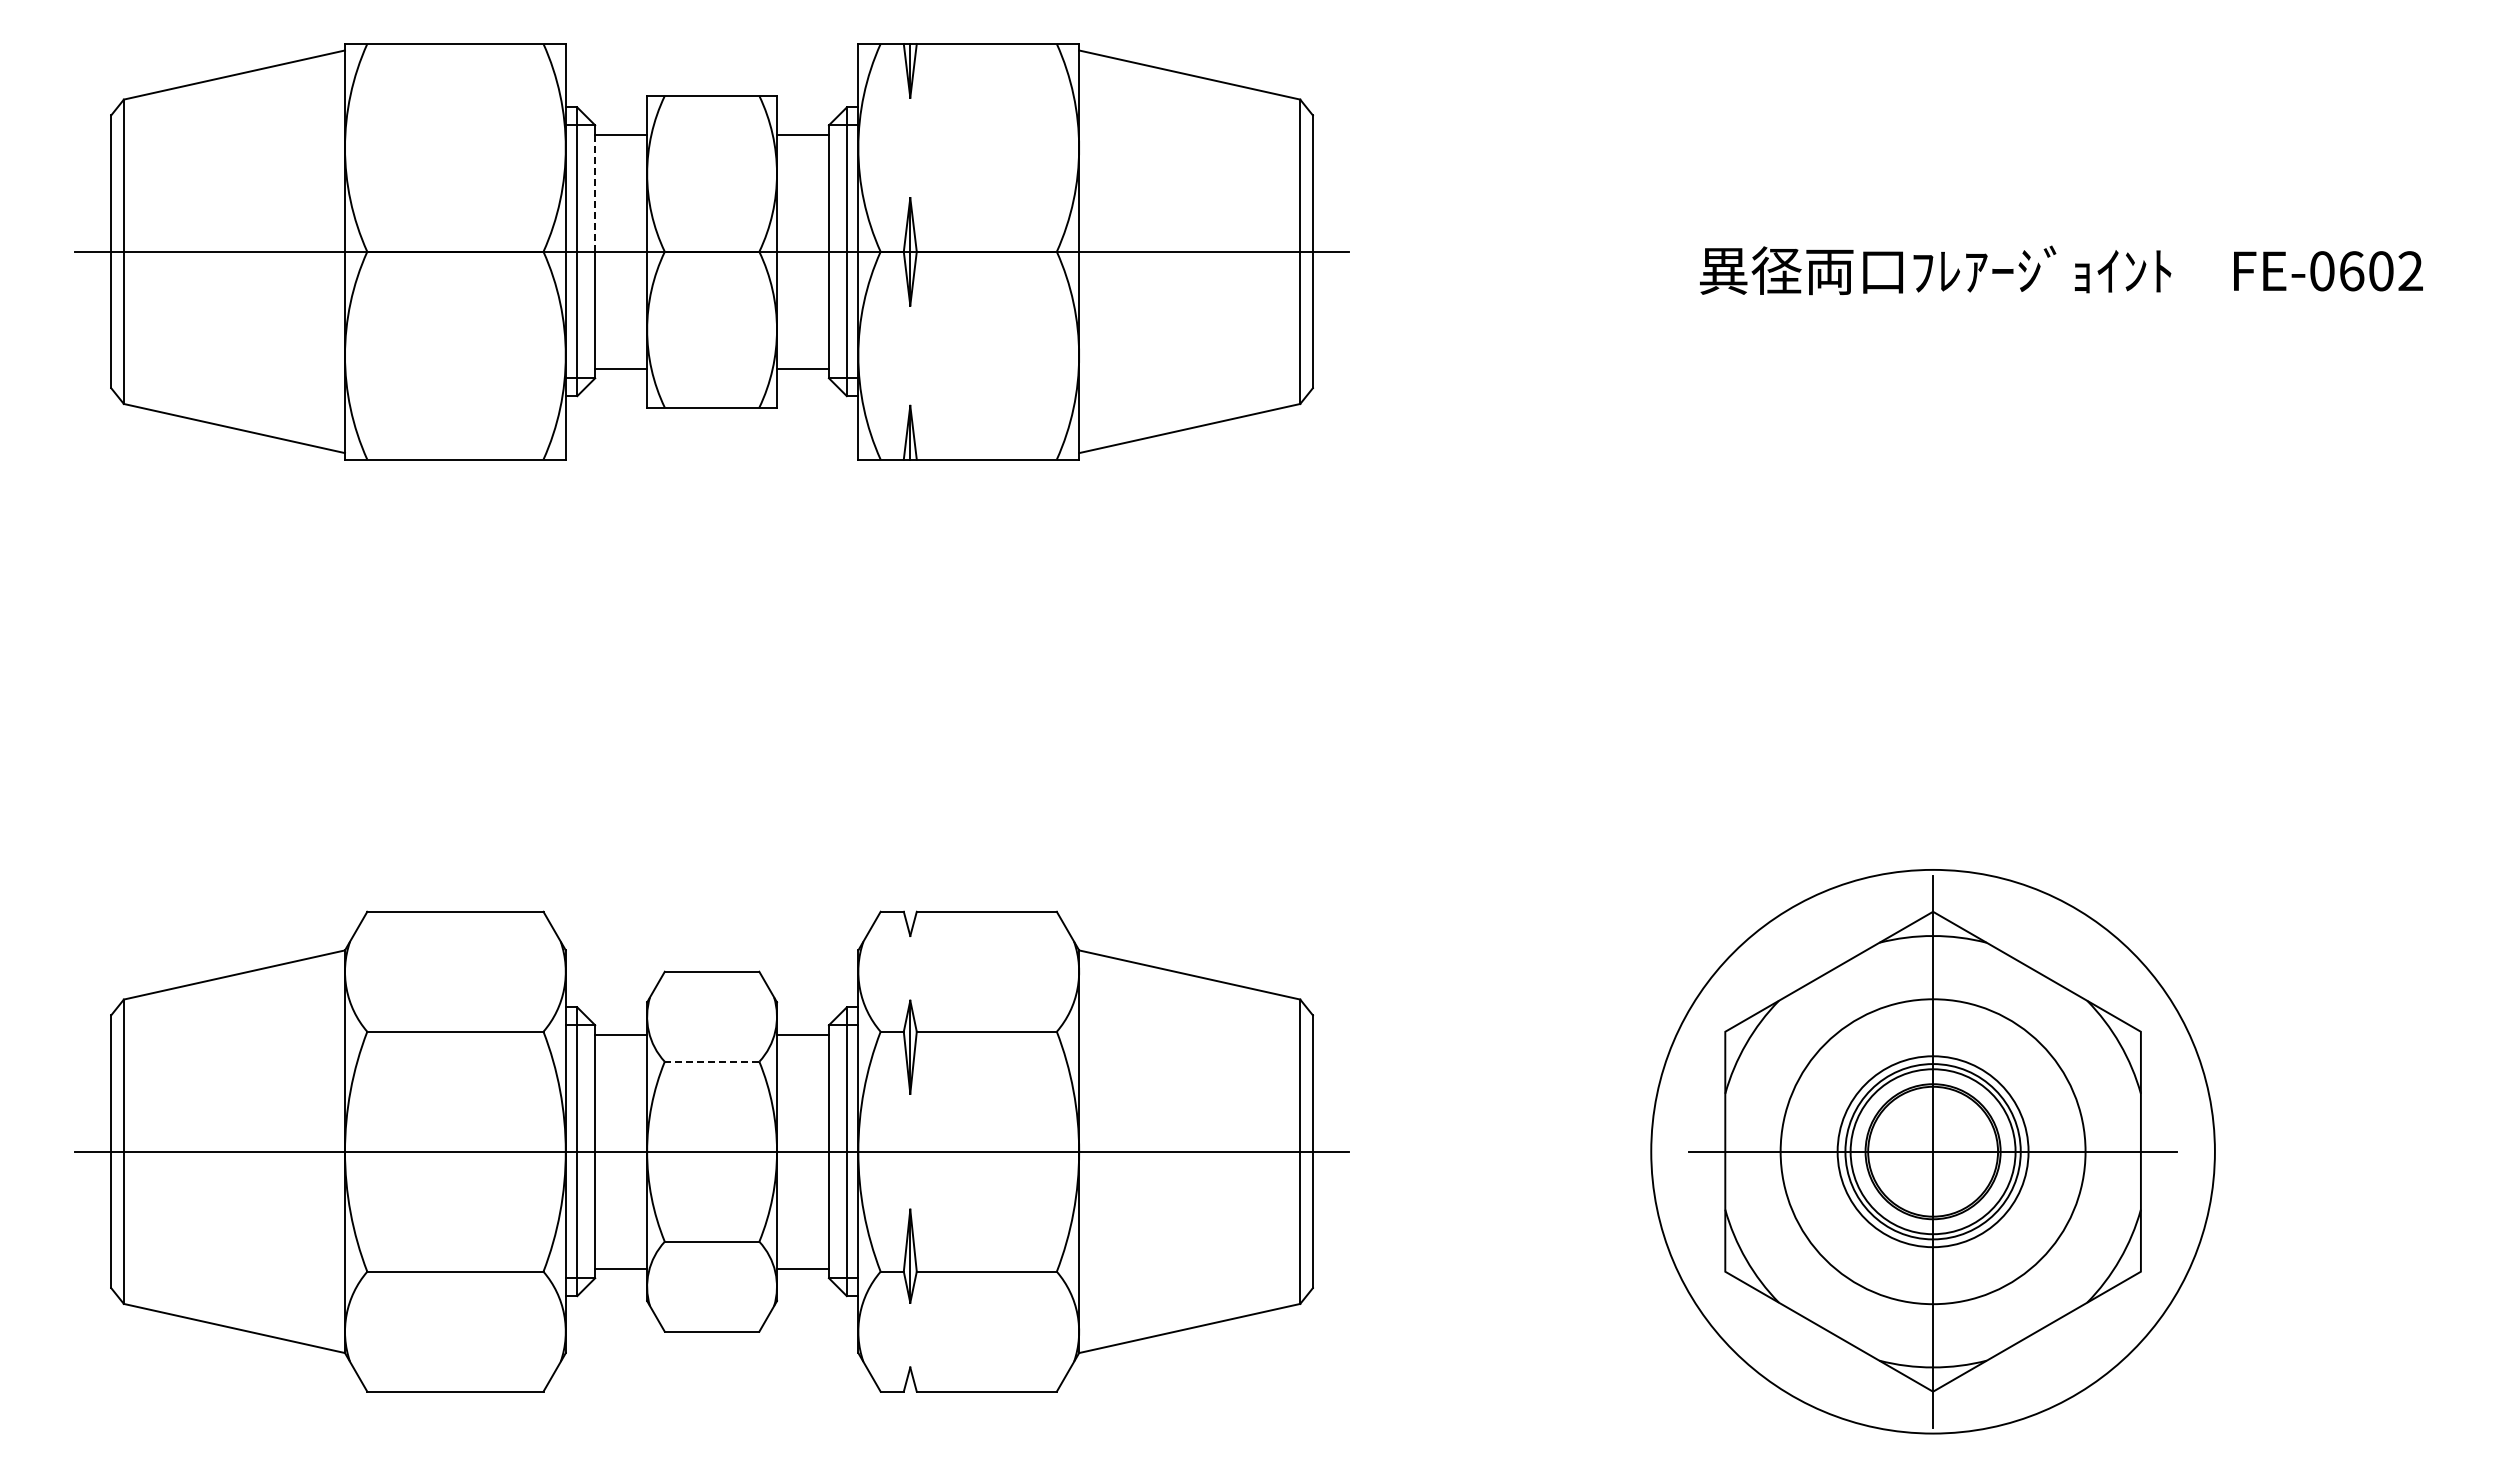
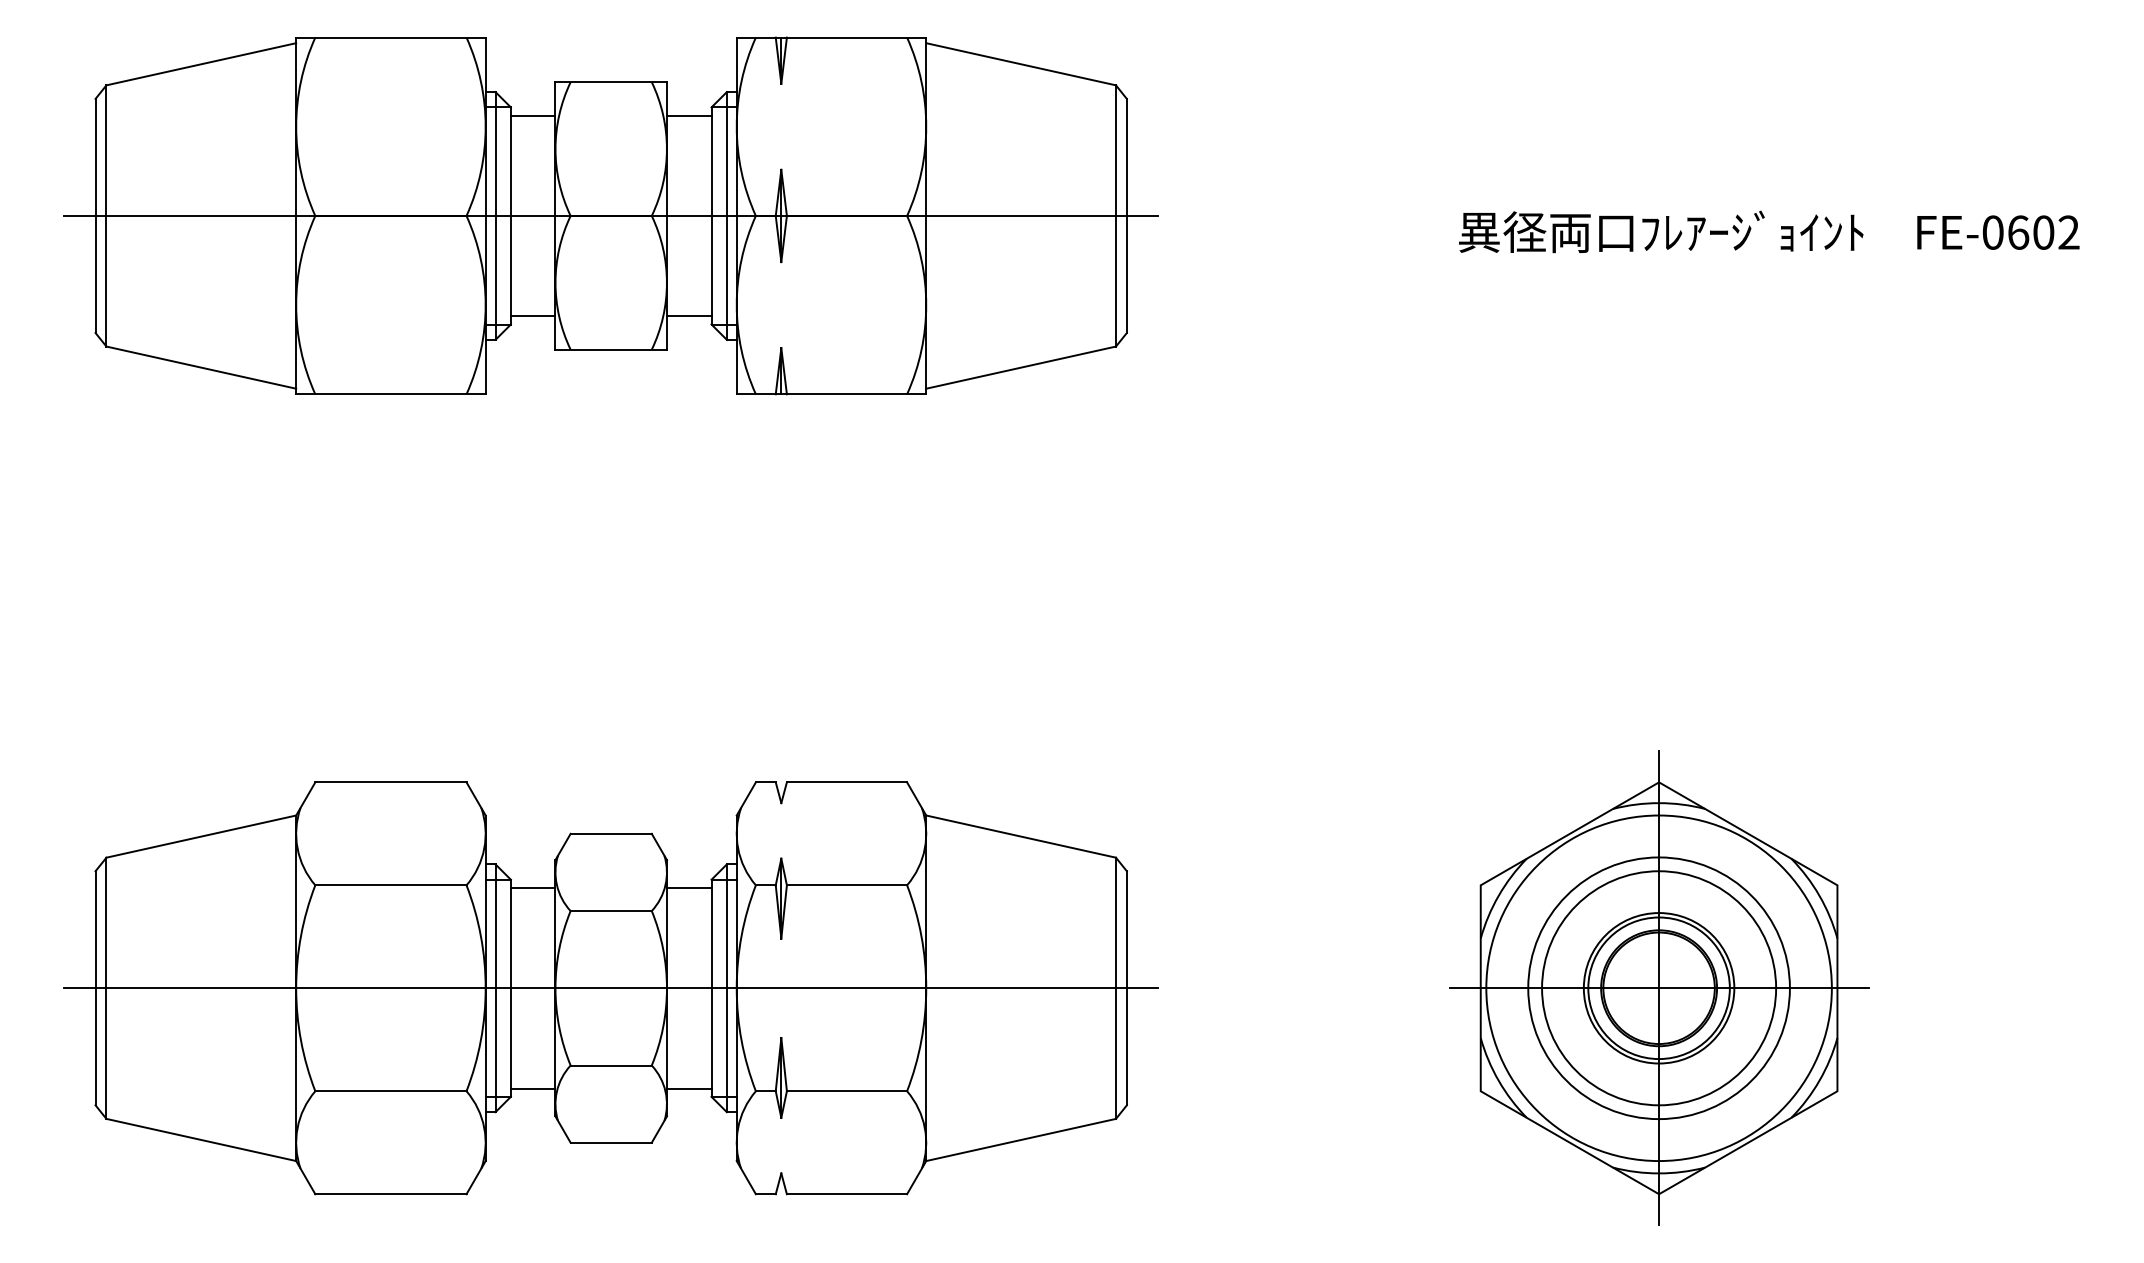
line: (595, 193) -> (511, 165), dashed -> solid
line: (711, 1061) -> (610, 910), dashed -> solid
circle: (1932, 1151) -> (1658, 988), size x0.71
circle: (1932, 1151) -> (1658, 988), size x1.43

